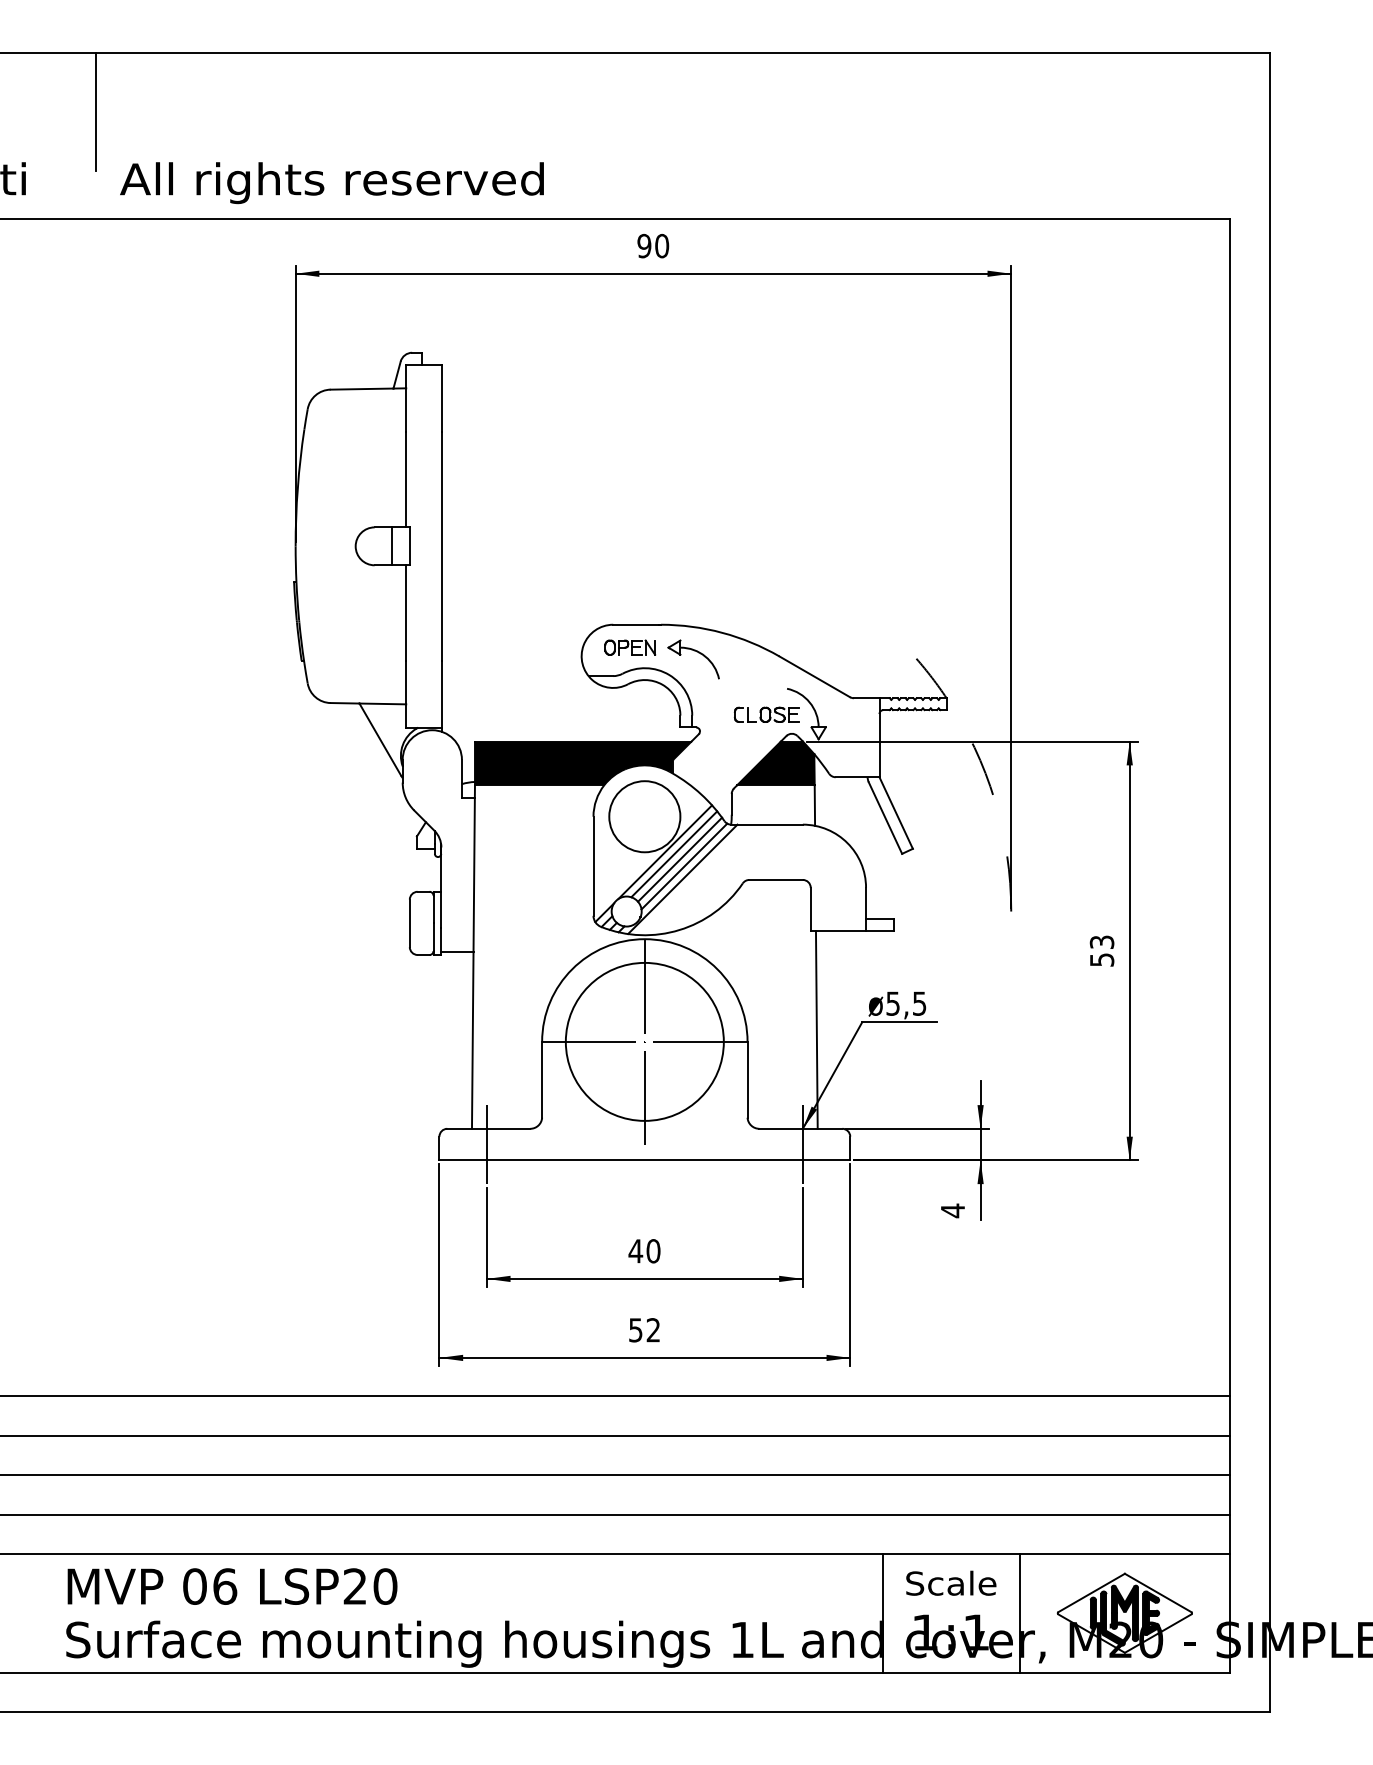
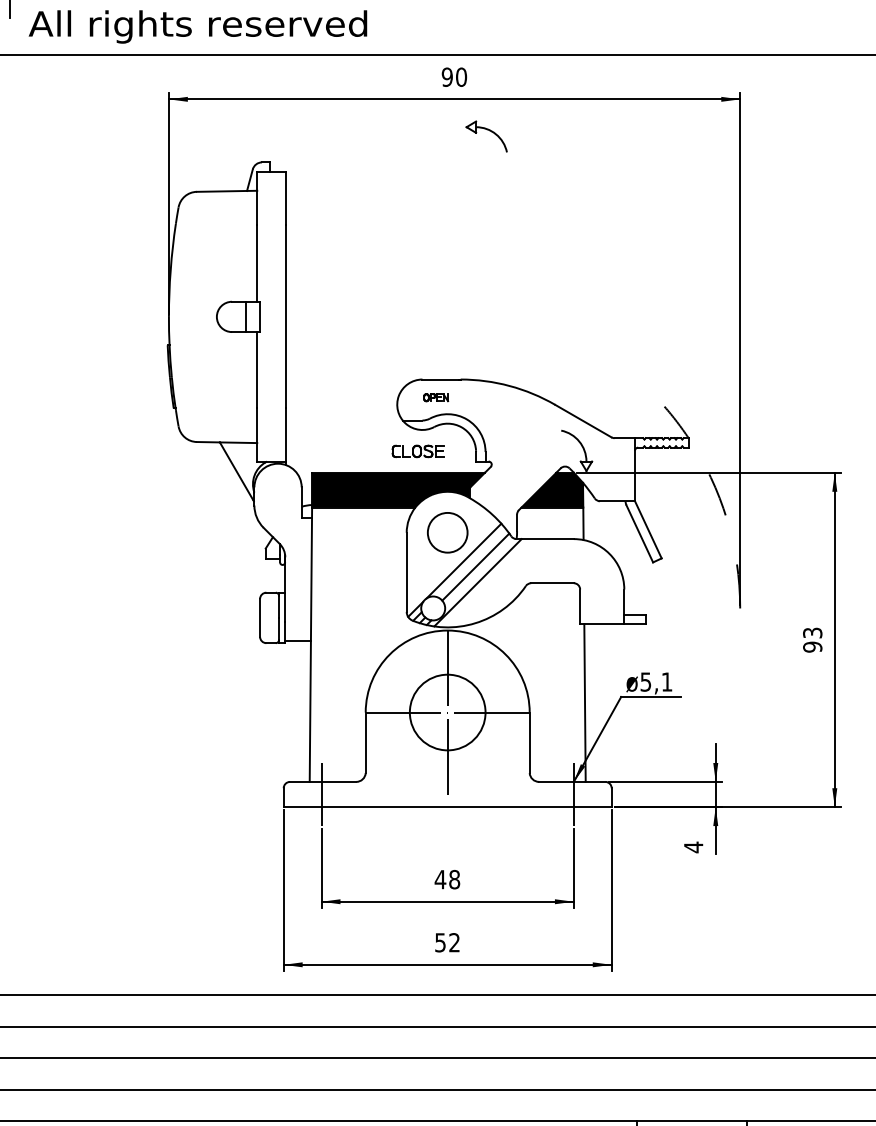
part: (630, 647) -> (436, 397), size x0.6
part: (696, 652) -> (488, 131), moved
part: (766, 714) -> (417, 451), moved
circle: (644, 816) -> (447, 532), size x0.7
line: (674, 854) -> (471, 562), removed
line: (684, 866) -> (479, 572), removed
text: (1101, 959) -> (812, 646), 53 -> 93
text: (919, 1003) -> (666, 681), ø5,5 -> ø5,1
circle: (644, 1041) -> (447, 712), size x0.6
text: (653, 1251) -> (454, 879), 40 -> 48

